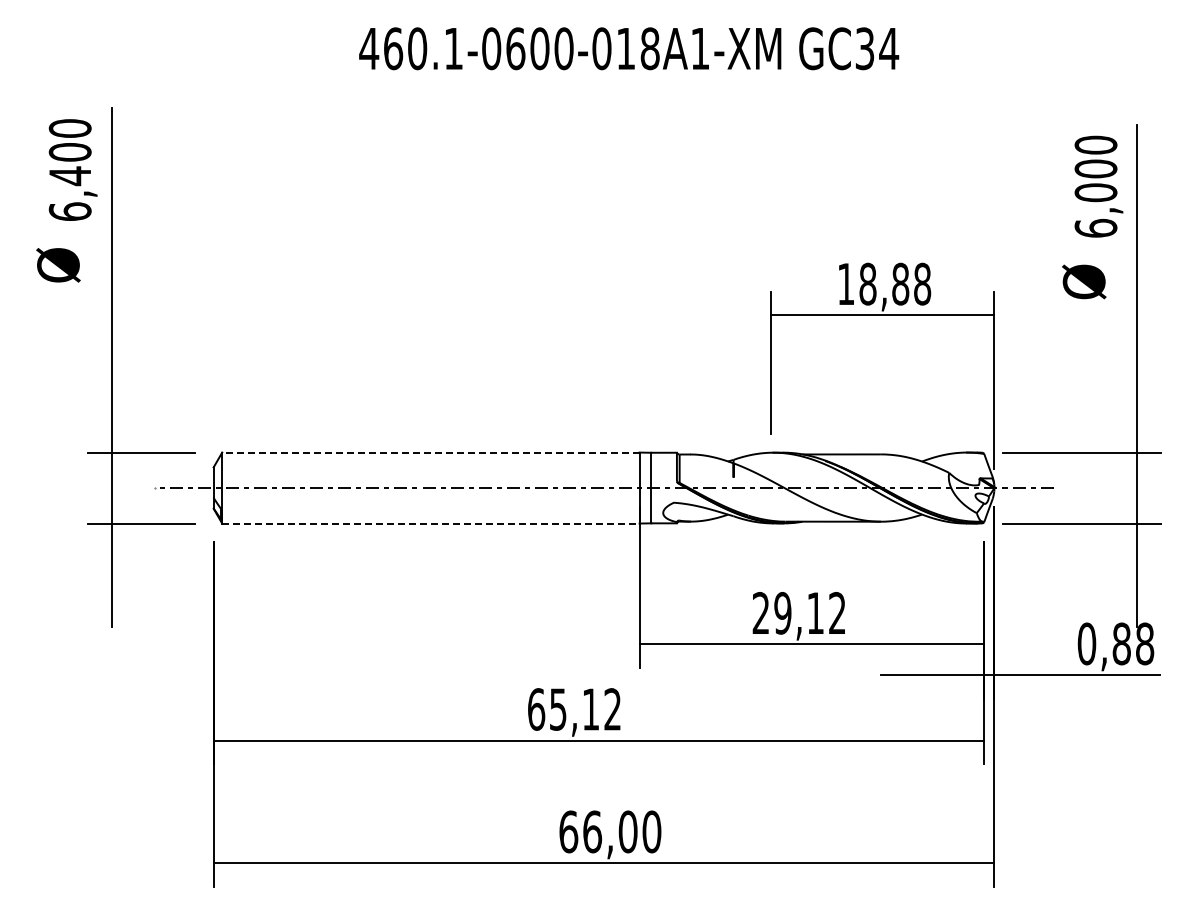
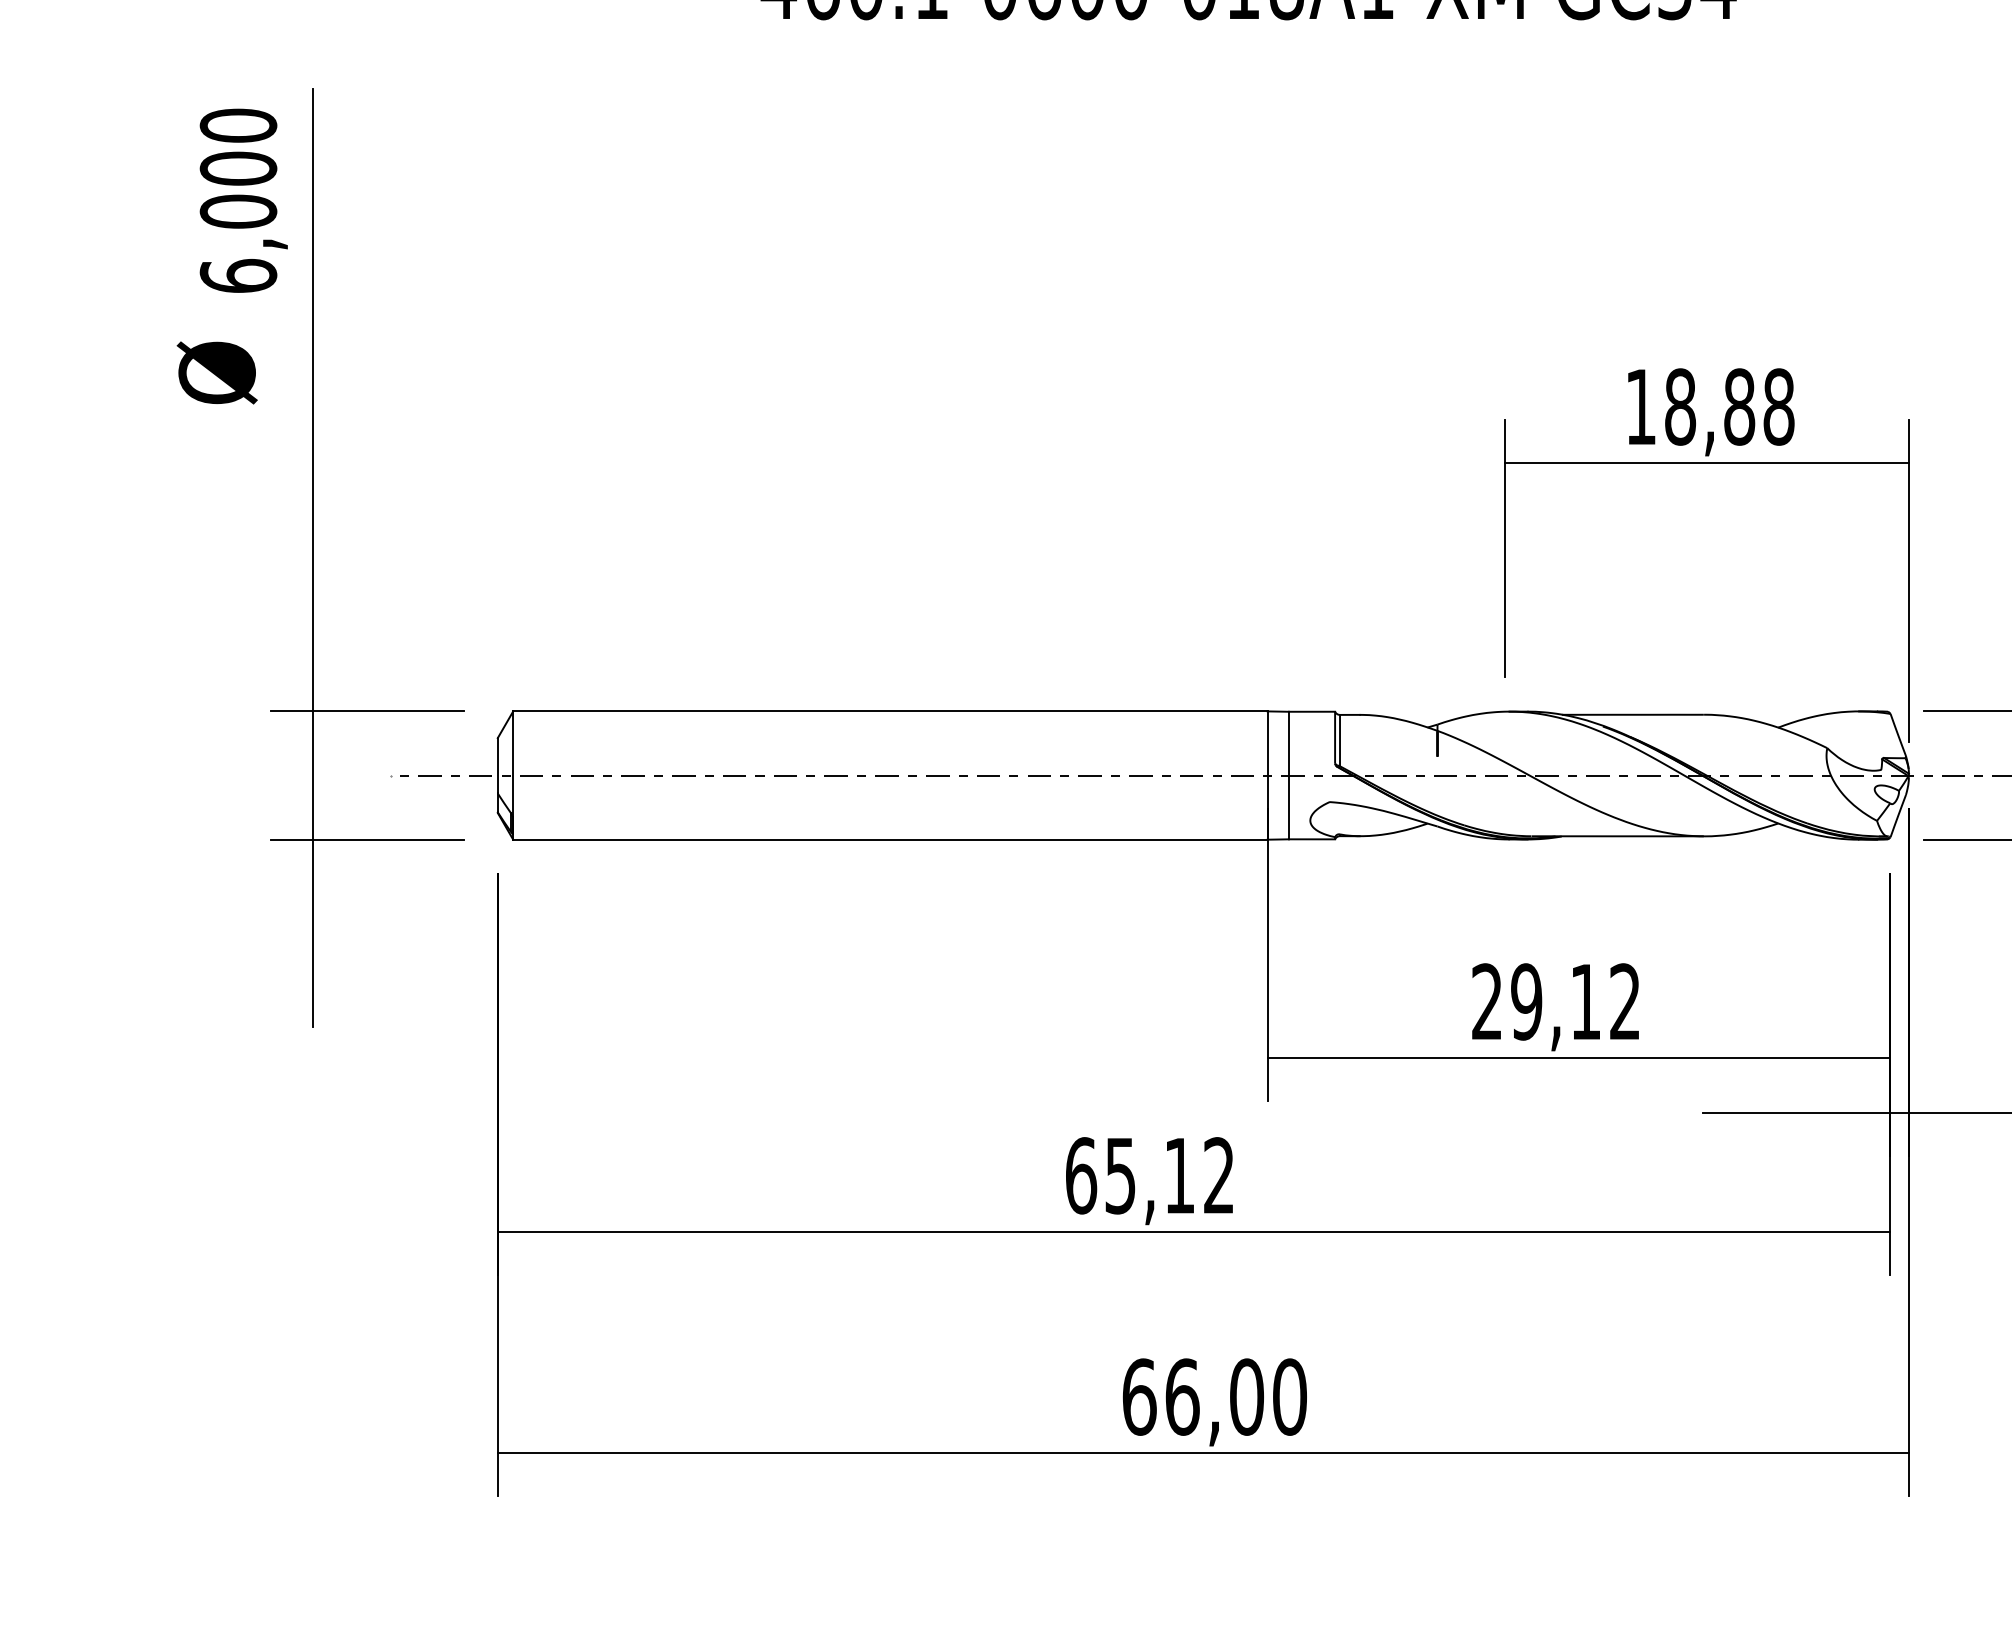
text: (69, 176) -> (237, 212), 6,400 -> 6,000
line: (430, 452) -> (889, 711), dashed -> solid
line: (430, 523) -> (889, 839), dashed -> solid

